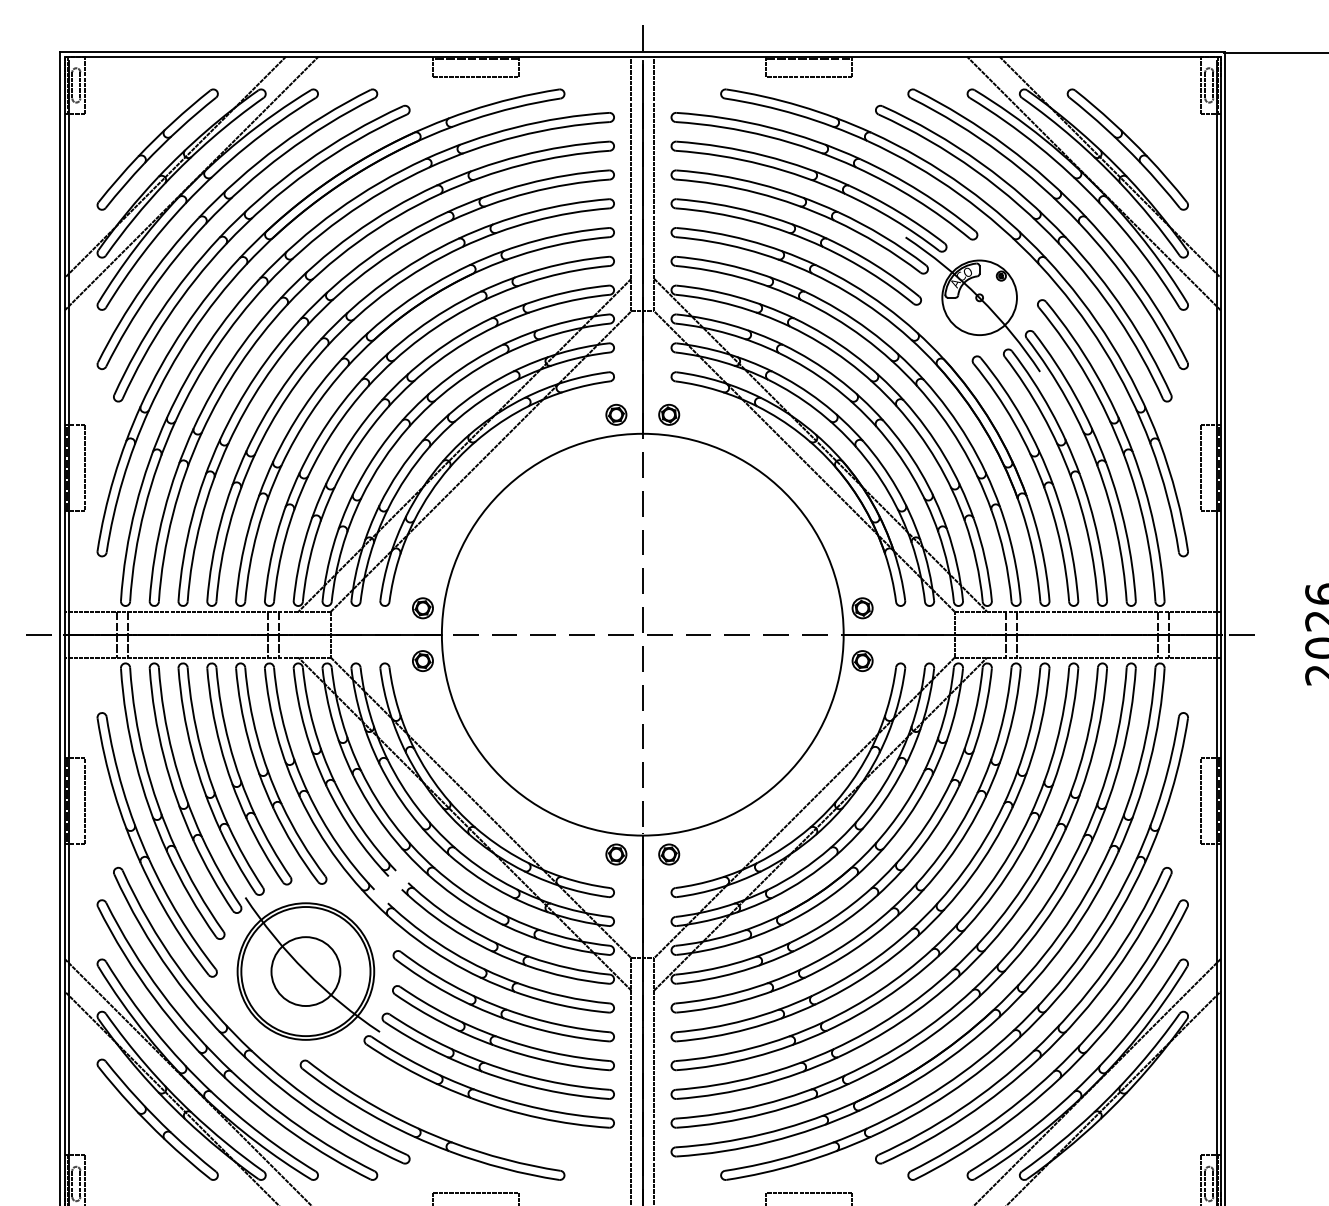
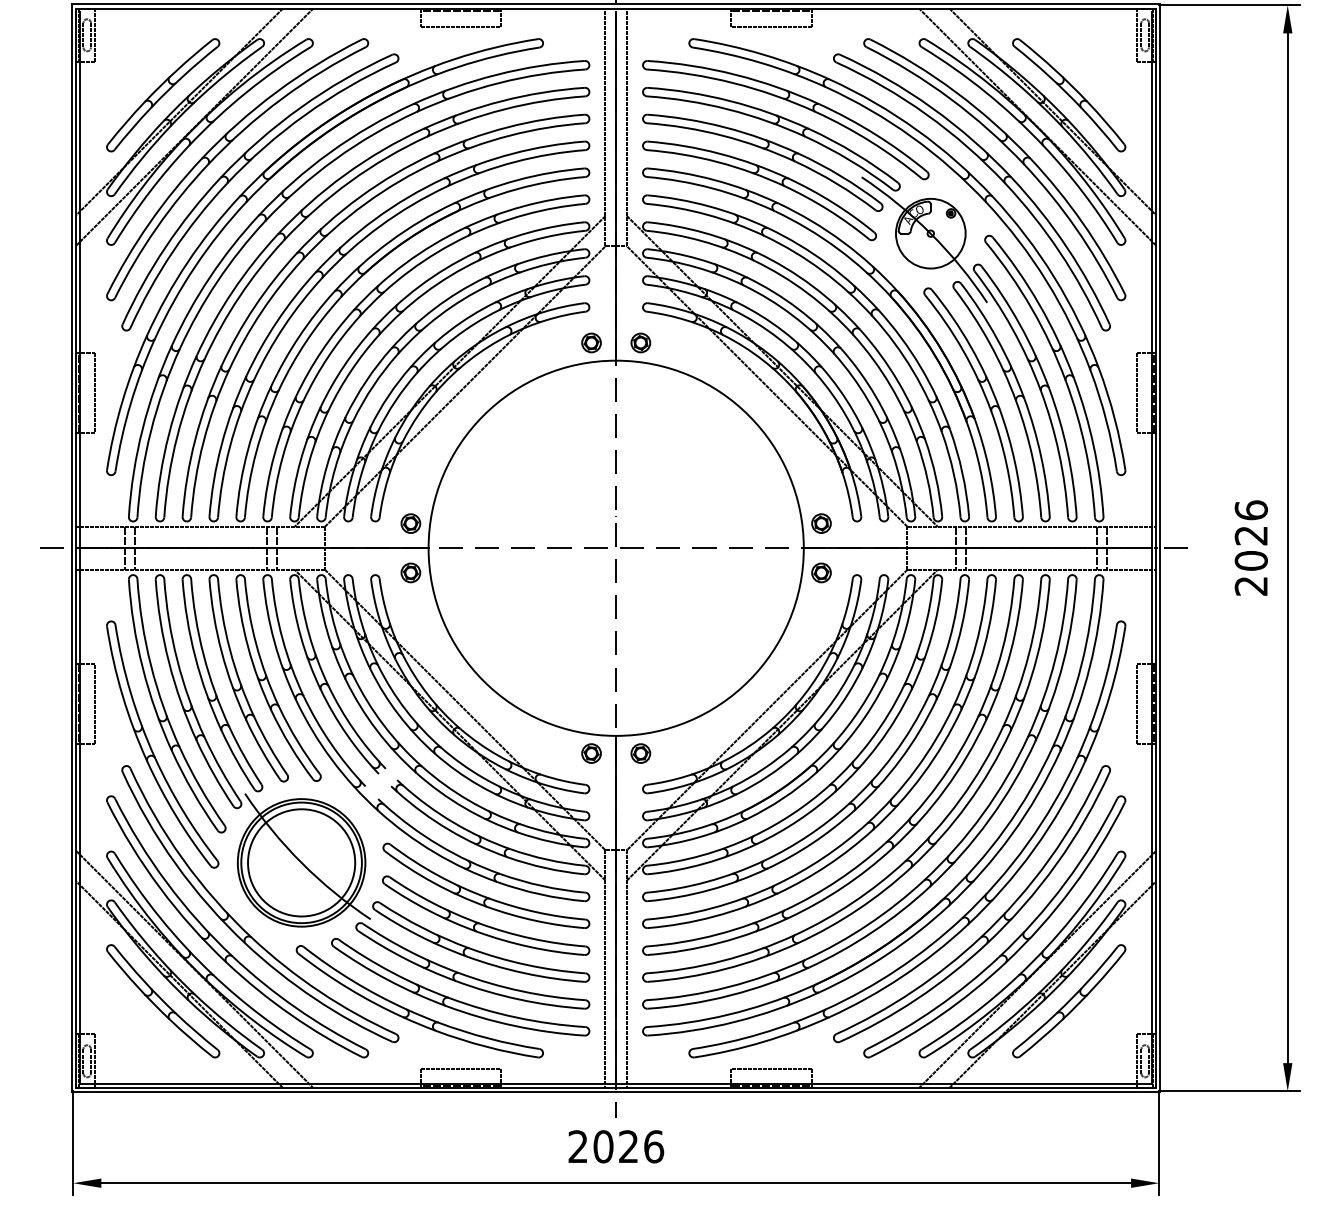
circle: (305, 971) -> (301, 862), size x1.67
part: (471, 1117) -> (456, 999), added
part: (1128, 1120) -> (1069, 1001), added

